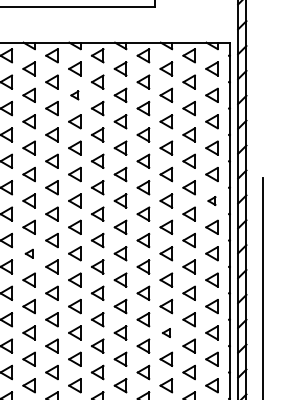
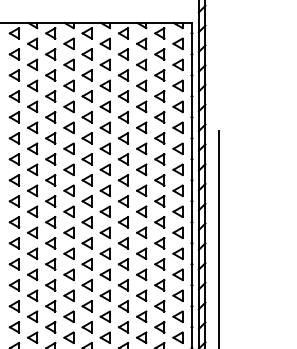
part: (74, 94) -> (68, 64), size x1.67
part: (211, 200) -> (177, 148), size x1.67
part: (28, 253) -> (32, 190), size x1.67
part: (166, 332) -> (141, 253), size x1.67

